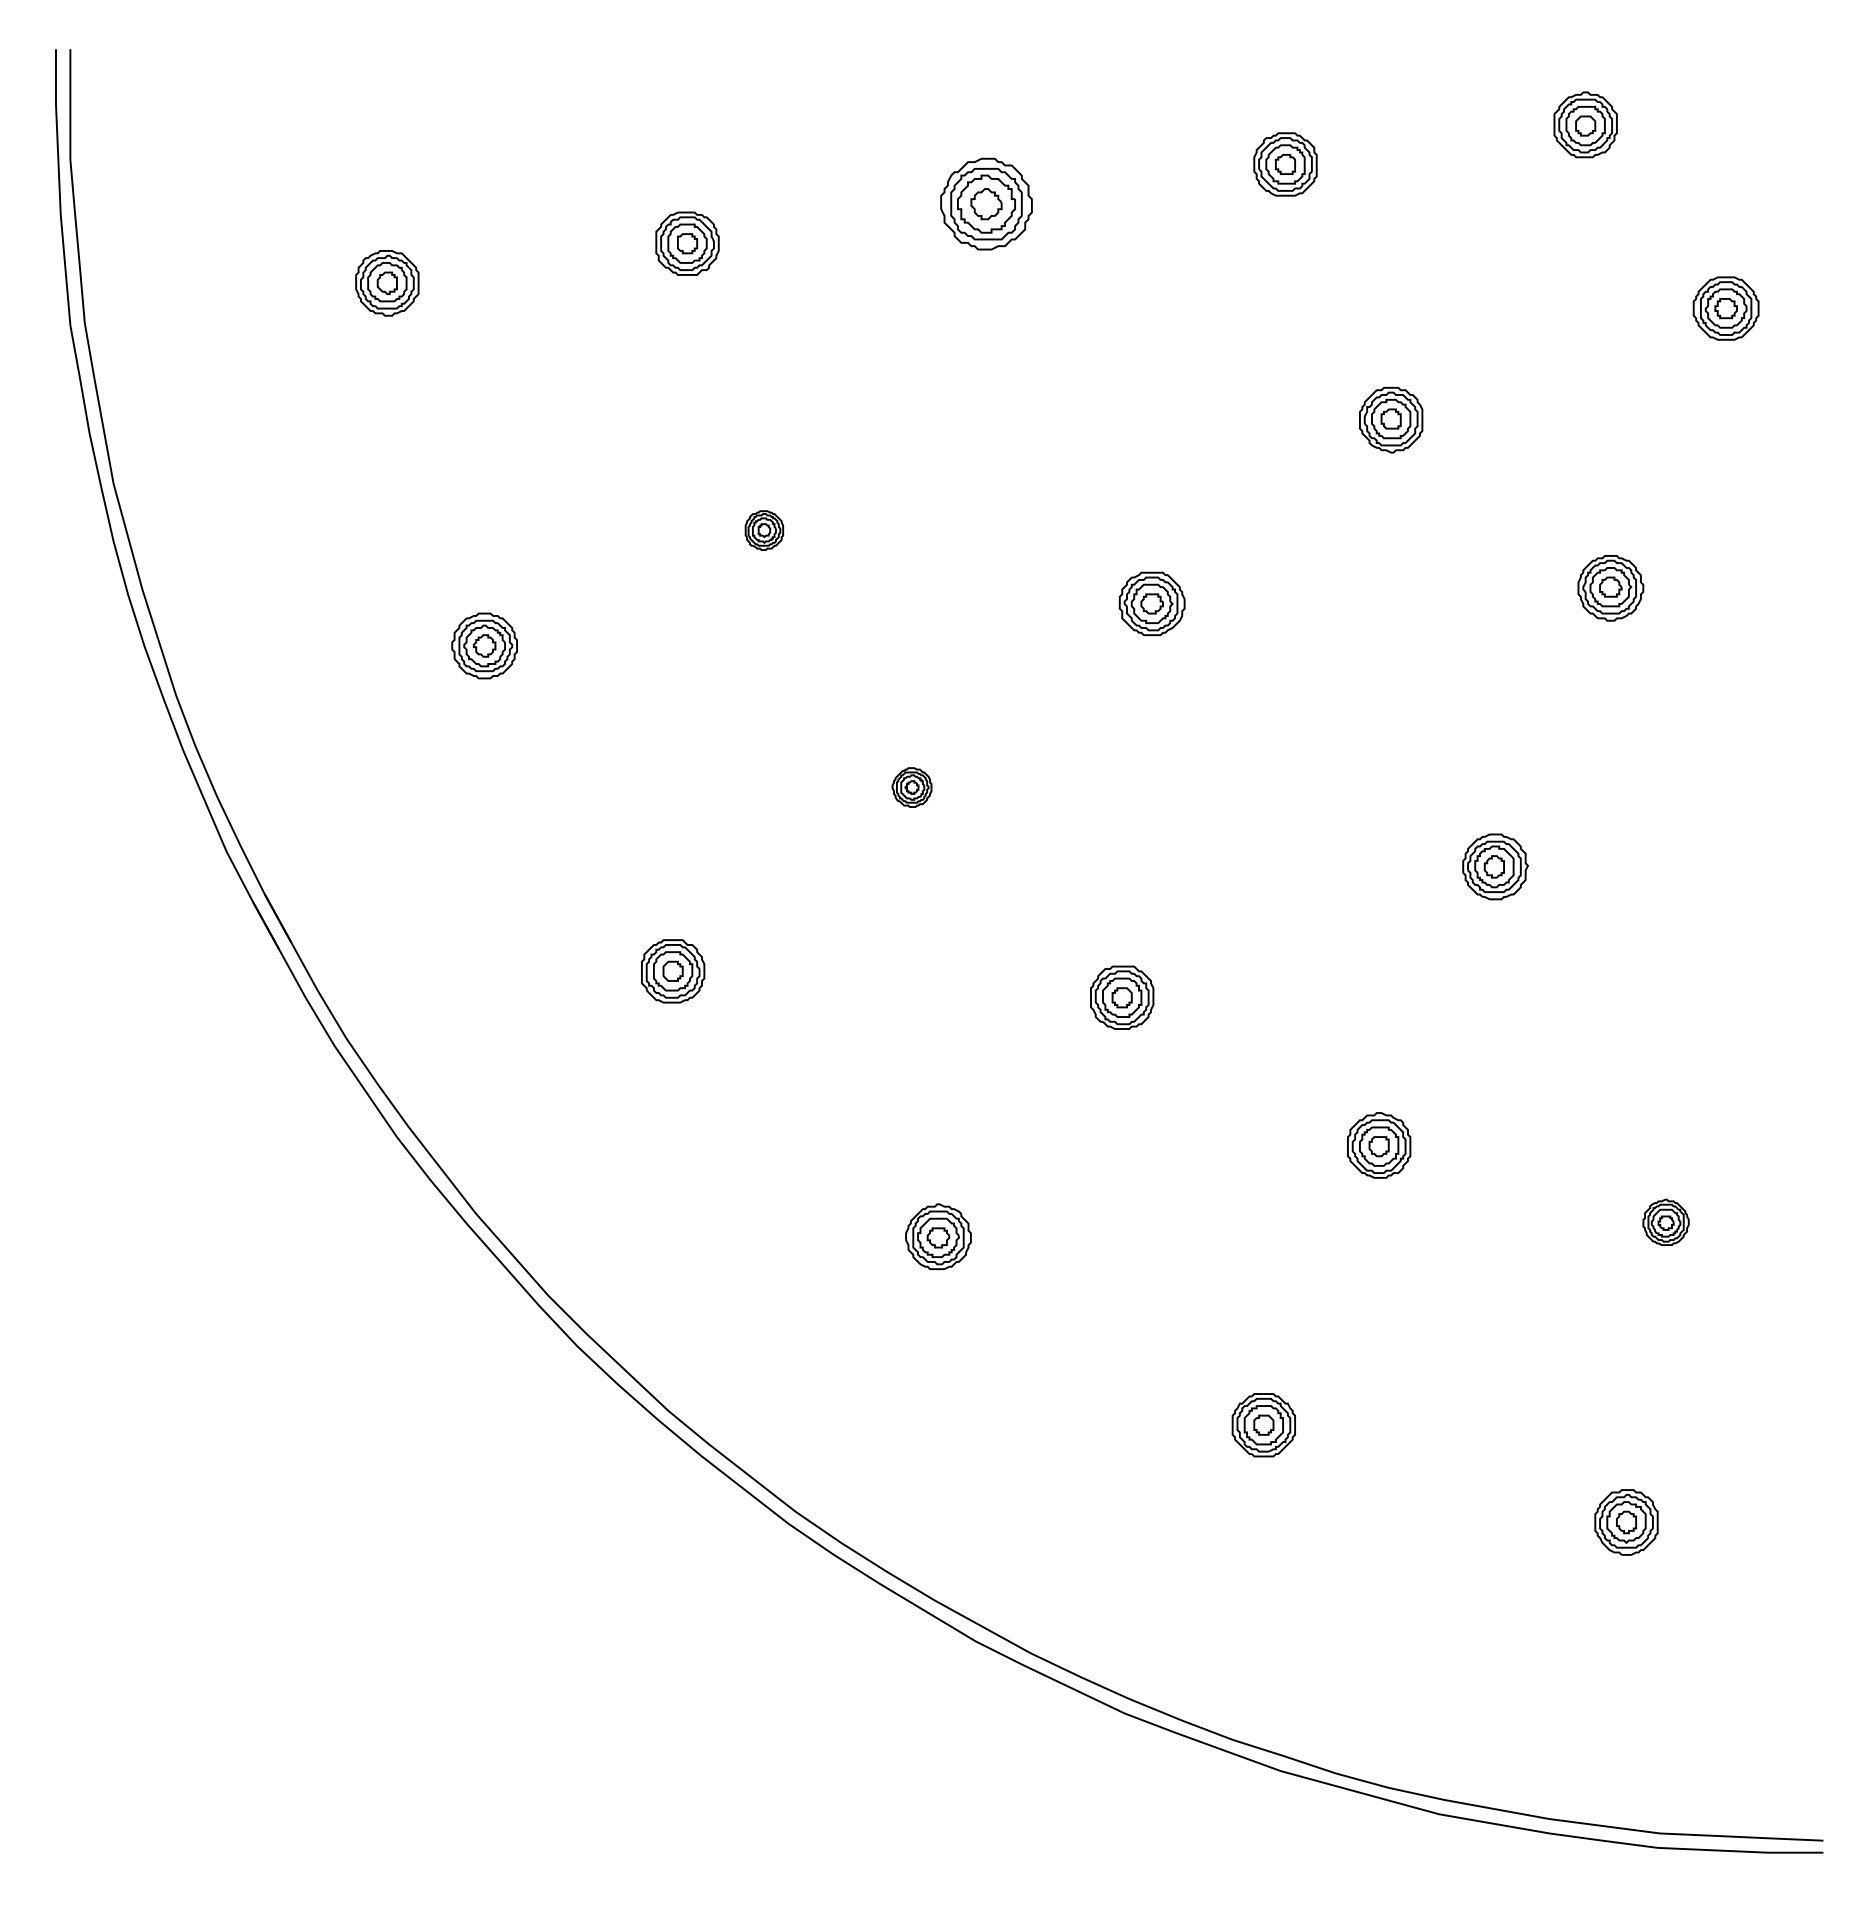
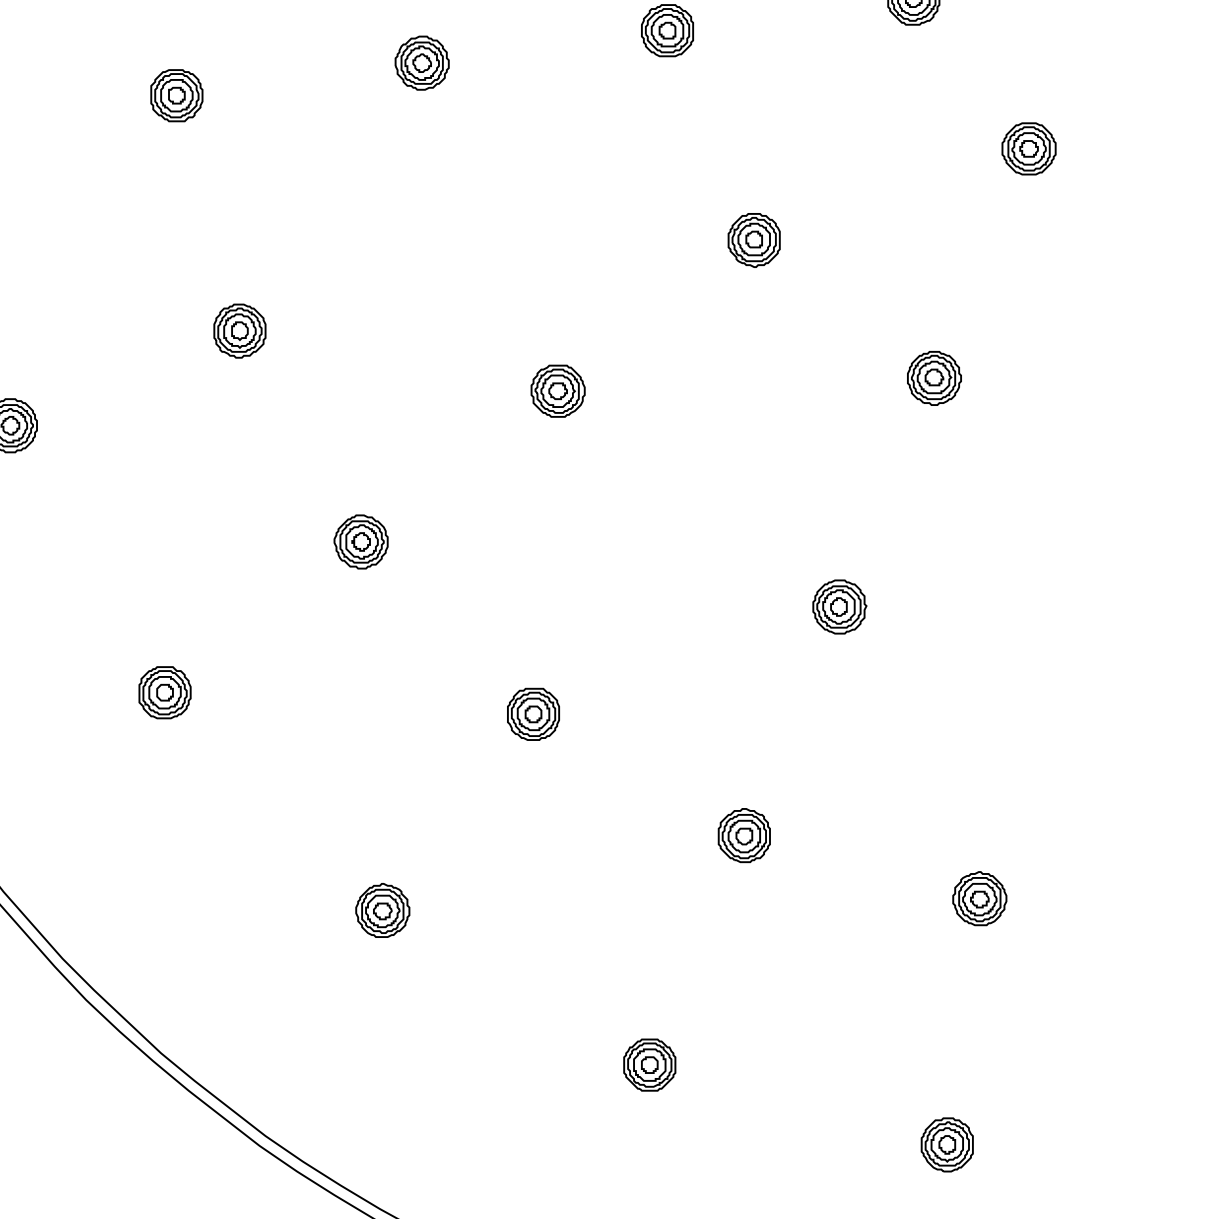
part: (986, 203) -> (422, 62), size x0.71
part: (764, 530) -> (240, 330), size x1.67
part: (911, 787) -> (360, 541), size x1.67
part: (1665, 1222) -> (979, 898), size x1.43

